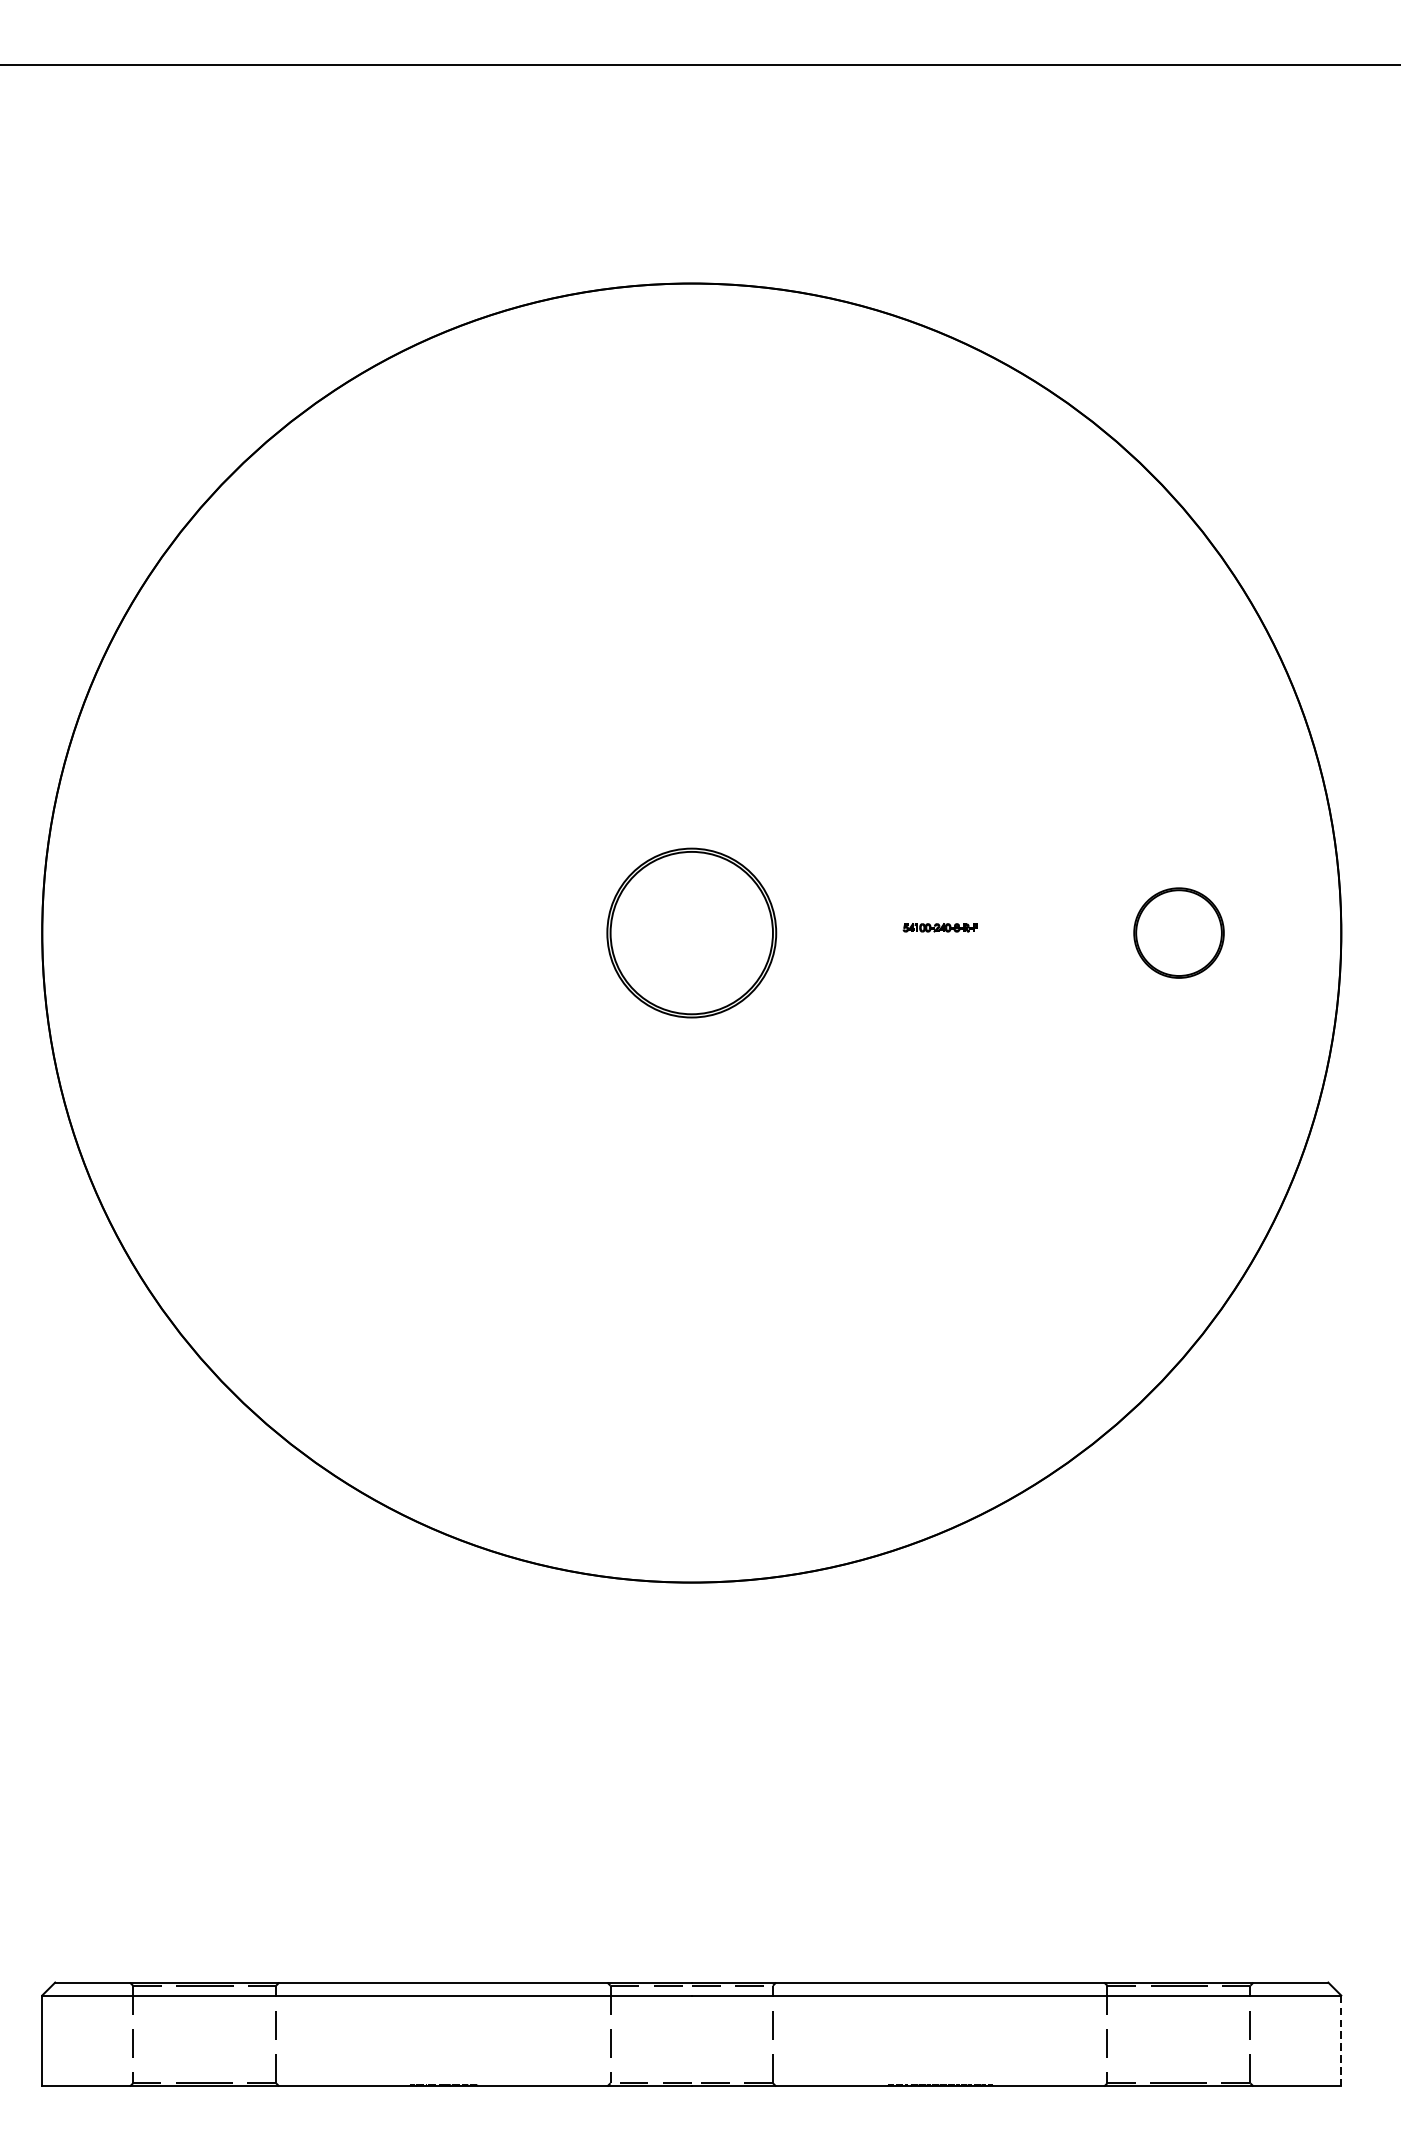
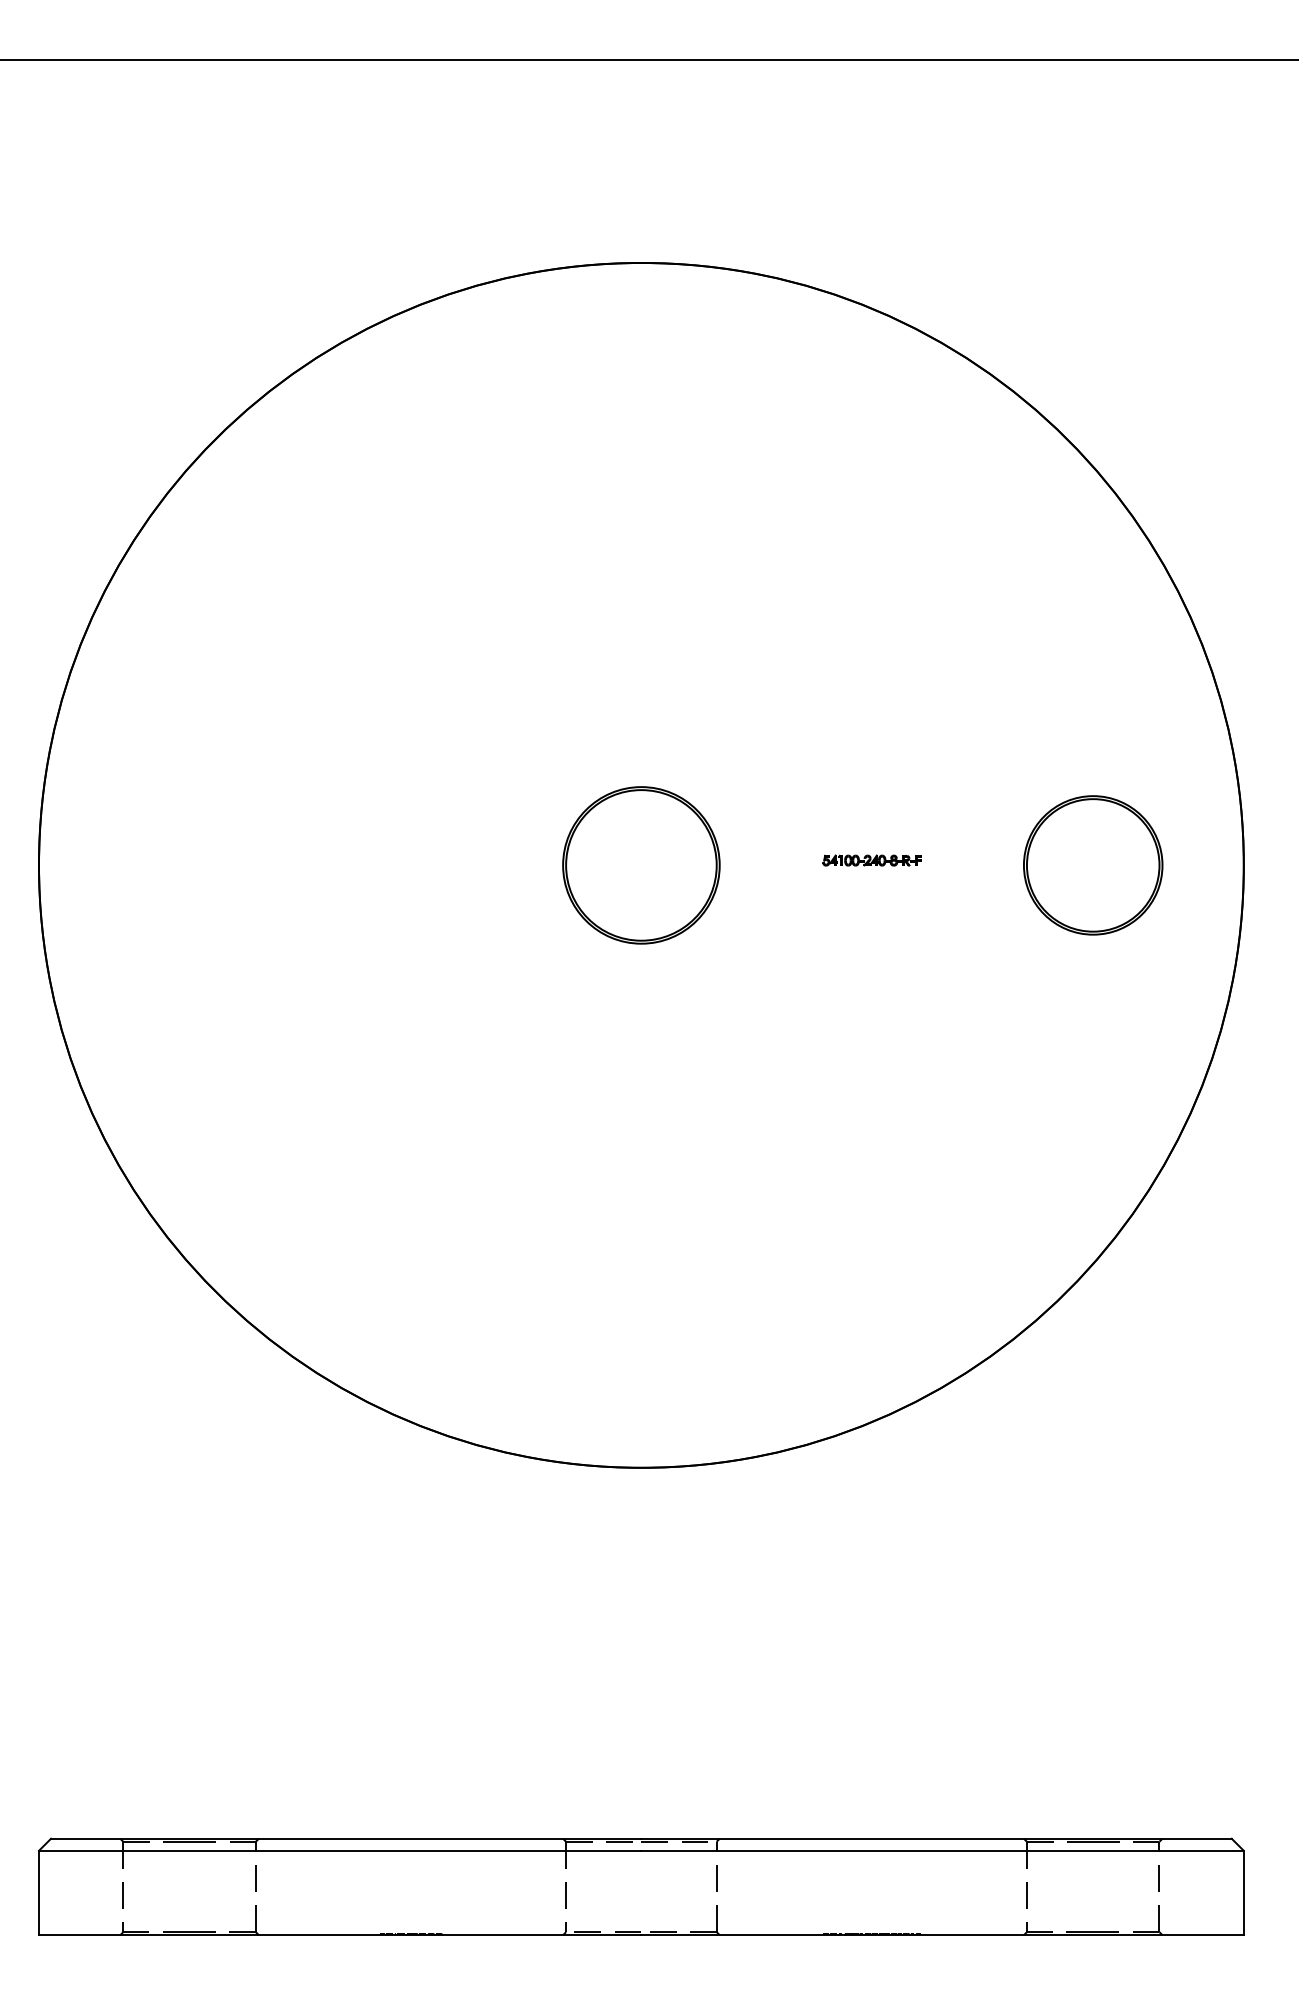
part: (939, 927) -> (871, 860), size x1.43
part: (1179, 933) -> (1093, 865), size x1.67
line: (1340, 2040) -> (1243, 1892), dashed -> solid

